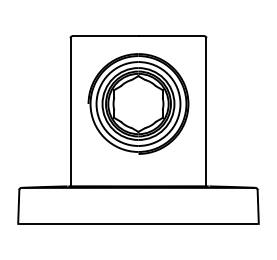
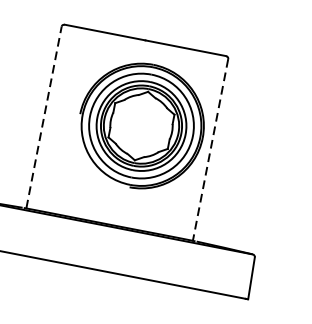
part: (138, 103) -> (141, 125), moved
line: (70, 111) -> (44, 116), solid -> dashed
line: (206, 112) -> (210, 150), solid -> dashed

